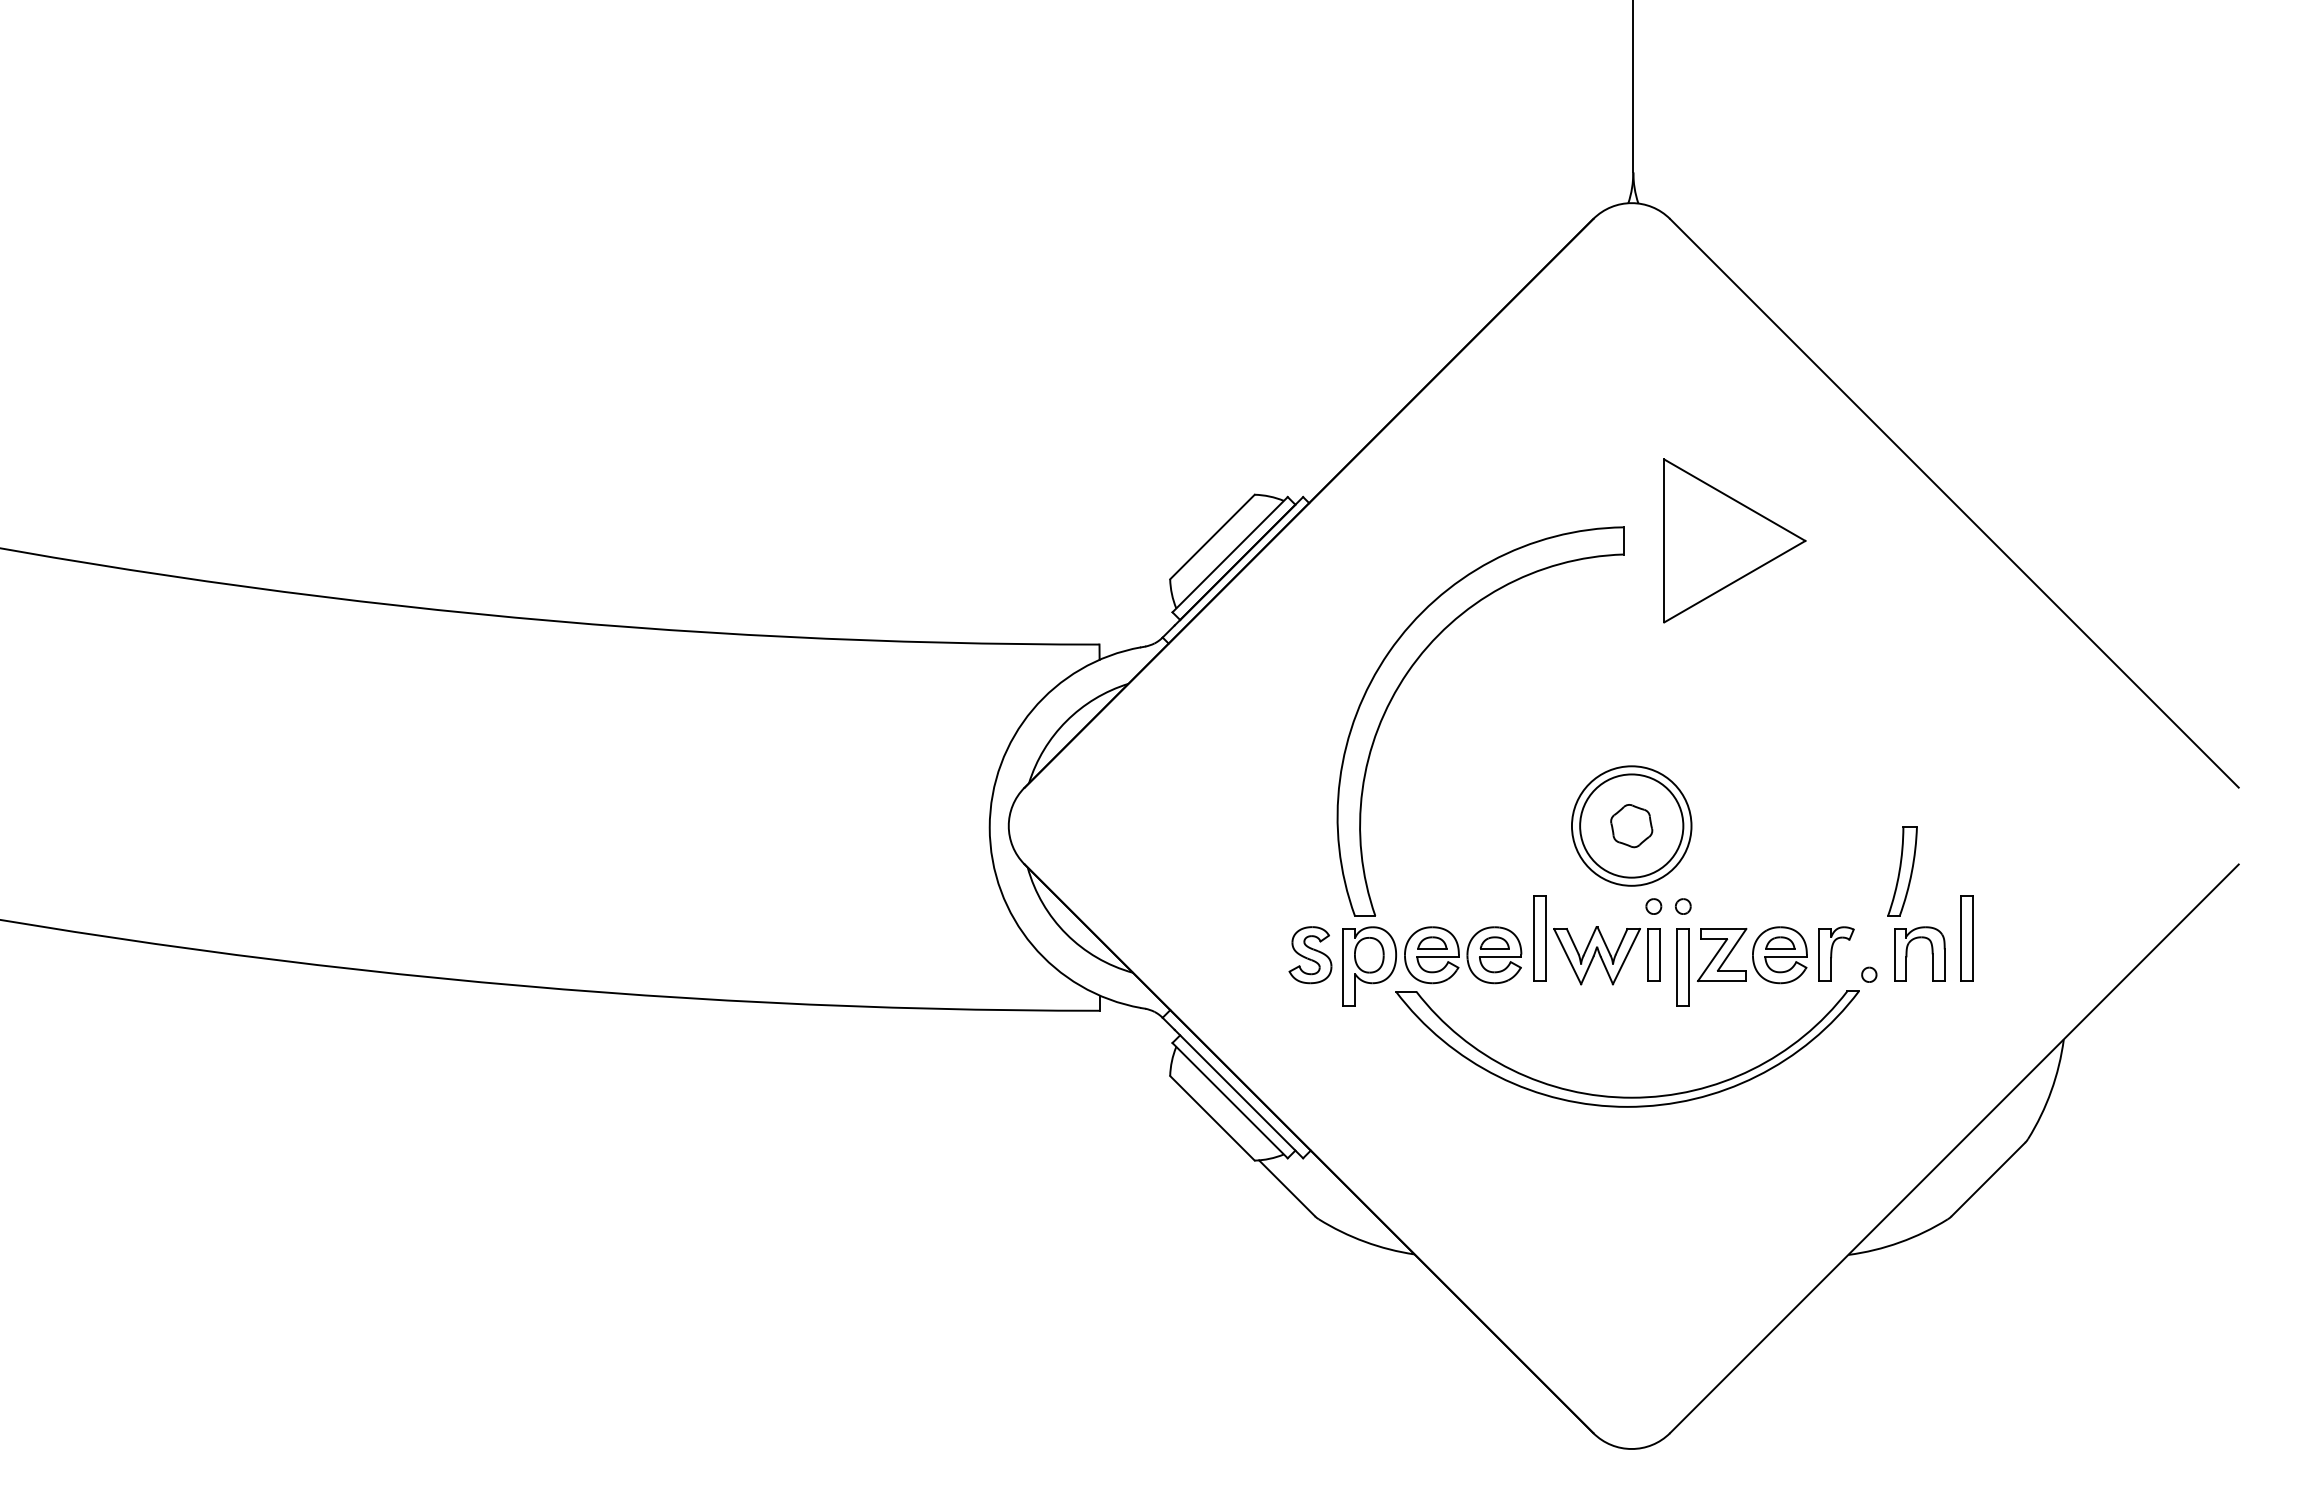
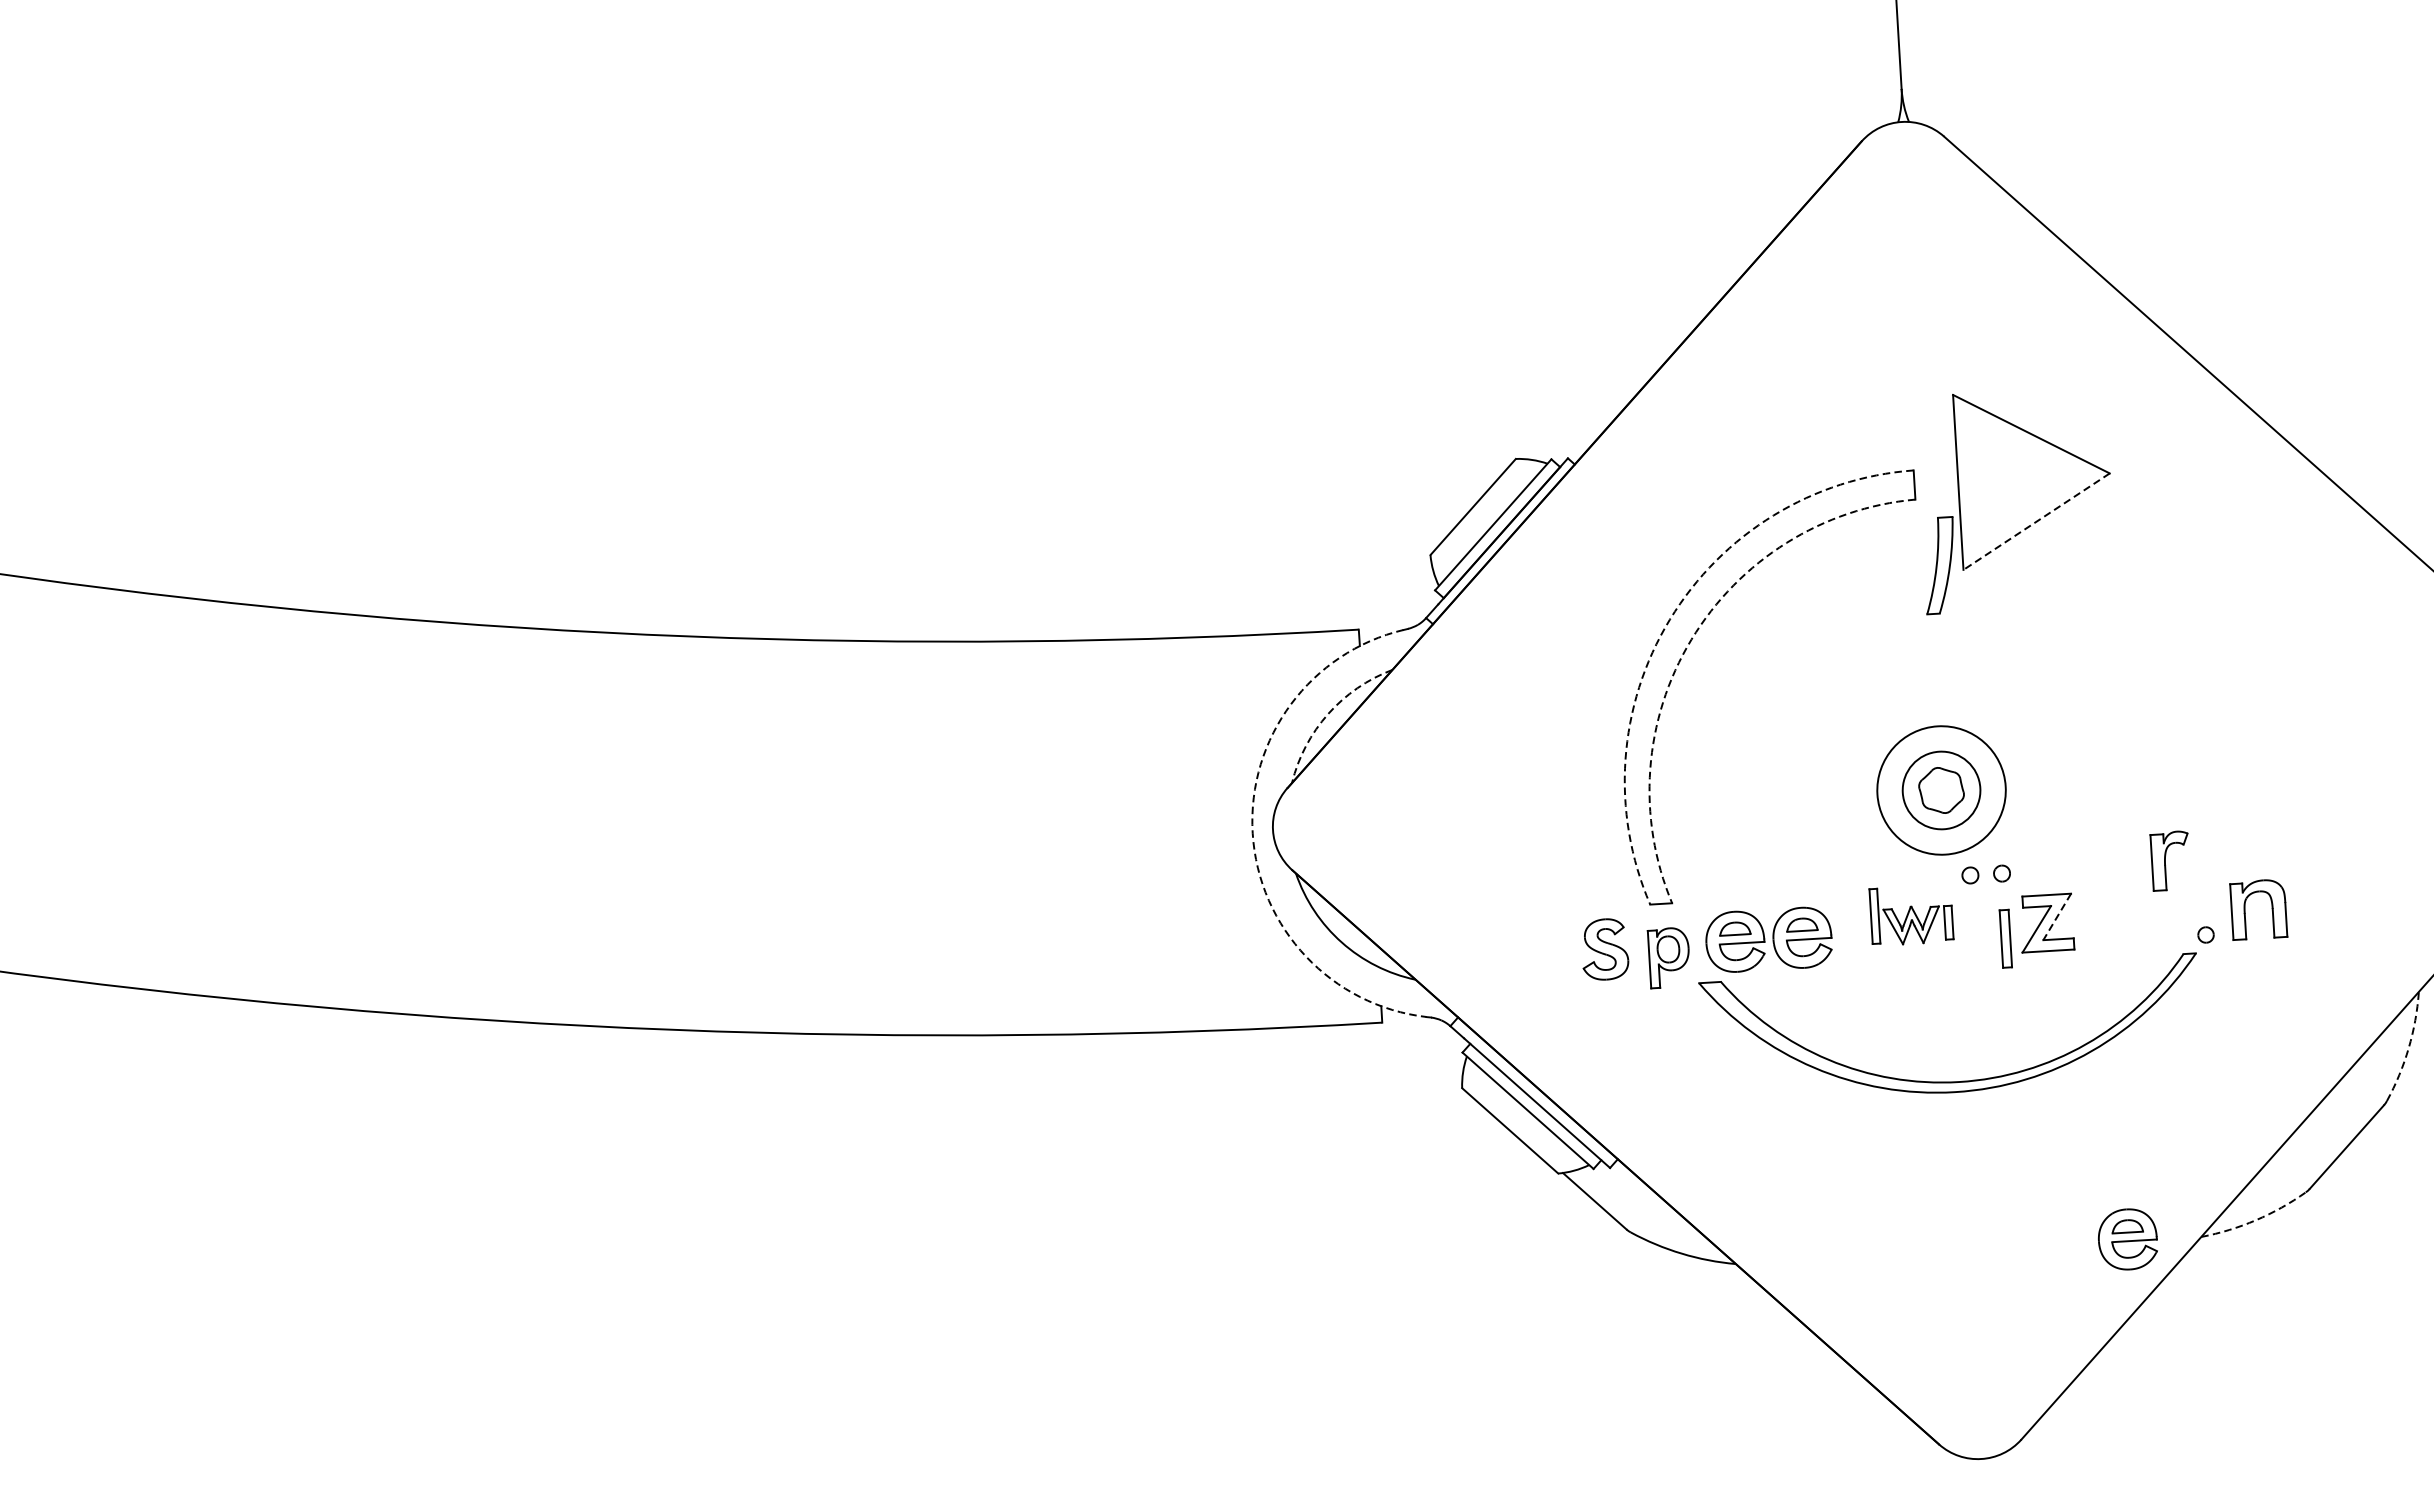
line: (1734, 581) -> (2036, 521), solid -> dashed
arc: (1388, 652) -> (1669, 619), solid -> dashed
arc: (1407, 672) -> (1691, 639), solid -> dashed
arc: (1066, 721) -> (1328, 714), solid -> dashed
circle: (1631, 825) -> (1941, 789), size x0.7
arc: (989, 827) -> (1252, 832), solid -> dashed
part: (1902, 871) -> (1939, 565), moved
part: (1966, 938) -> (2308, 889), removed
part: (1596, 940) -> (1911, 915), size x0.6
line: (1731, 950) -> (2056, 917), solid -> dashed
part: (1836, 953) -> (2170, 860), moved
part: (1779, 955) -> (2127, 1239), moved
part: (1369, 966) -> (1669, 957), size x0.7
part: (1682, 967) -> (2005, 939), size x0.7
arc: (2051, 1091) -> (2408, 1048), solid -> dashed
arc: (1899, 1242) -> (2255, 1220), solid -> dashed

